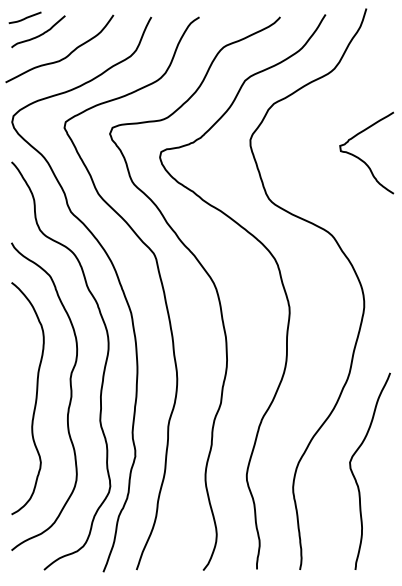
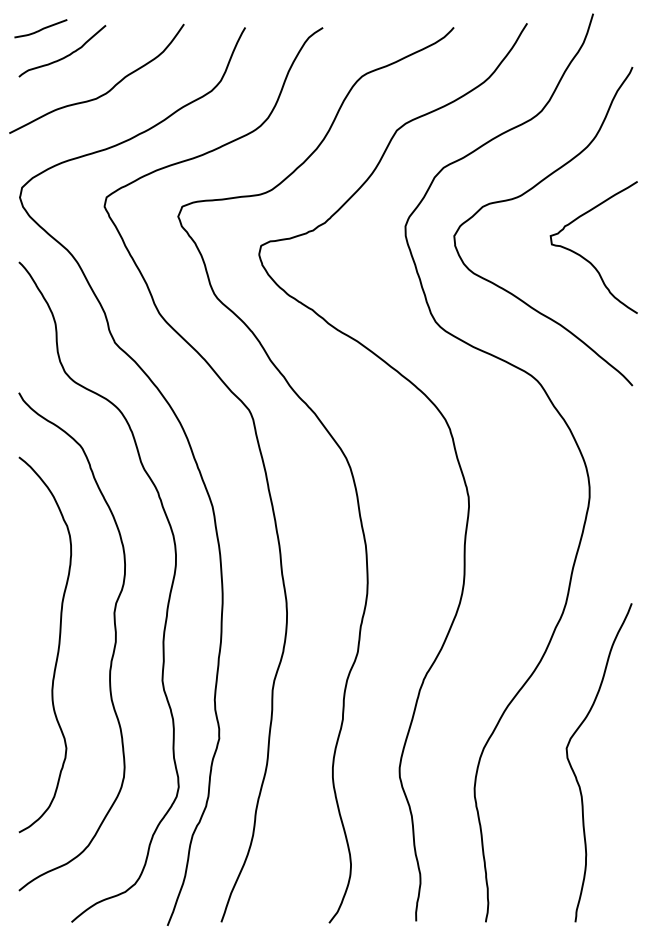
curve: (324, 120) -> (525, 194), added

